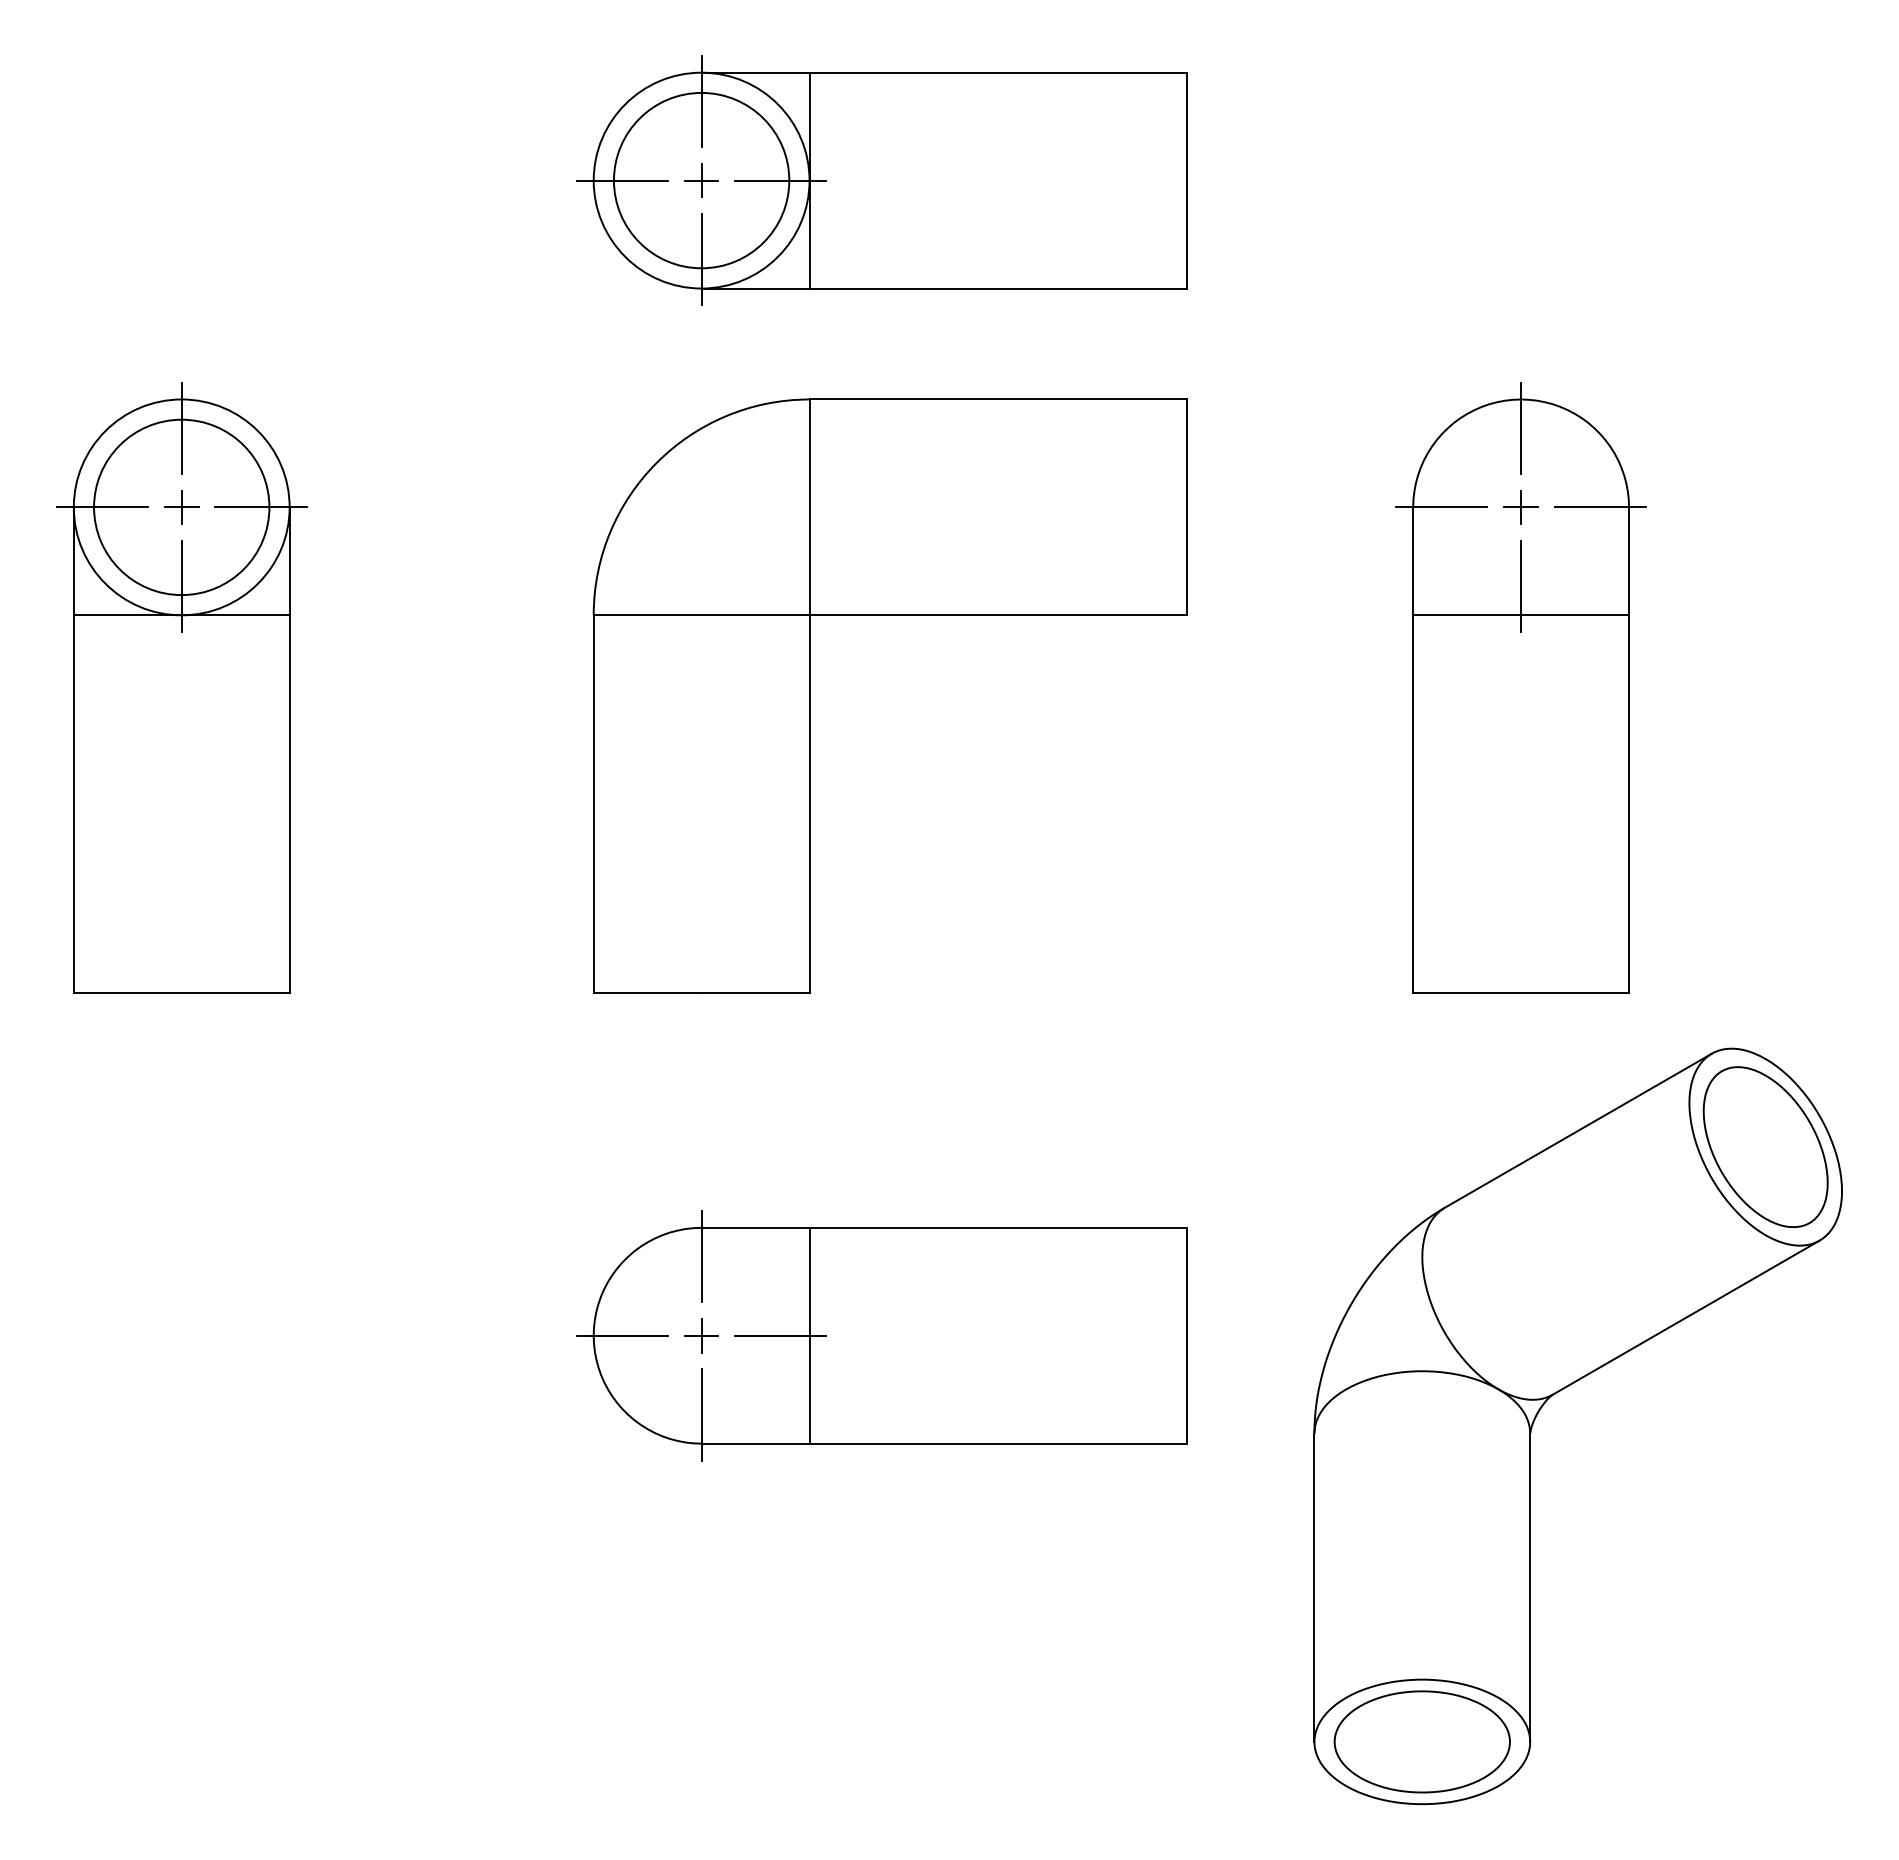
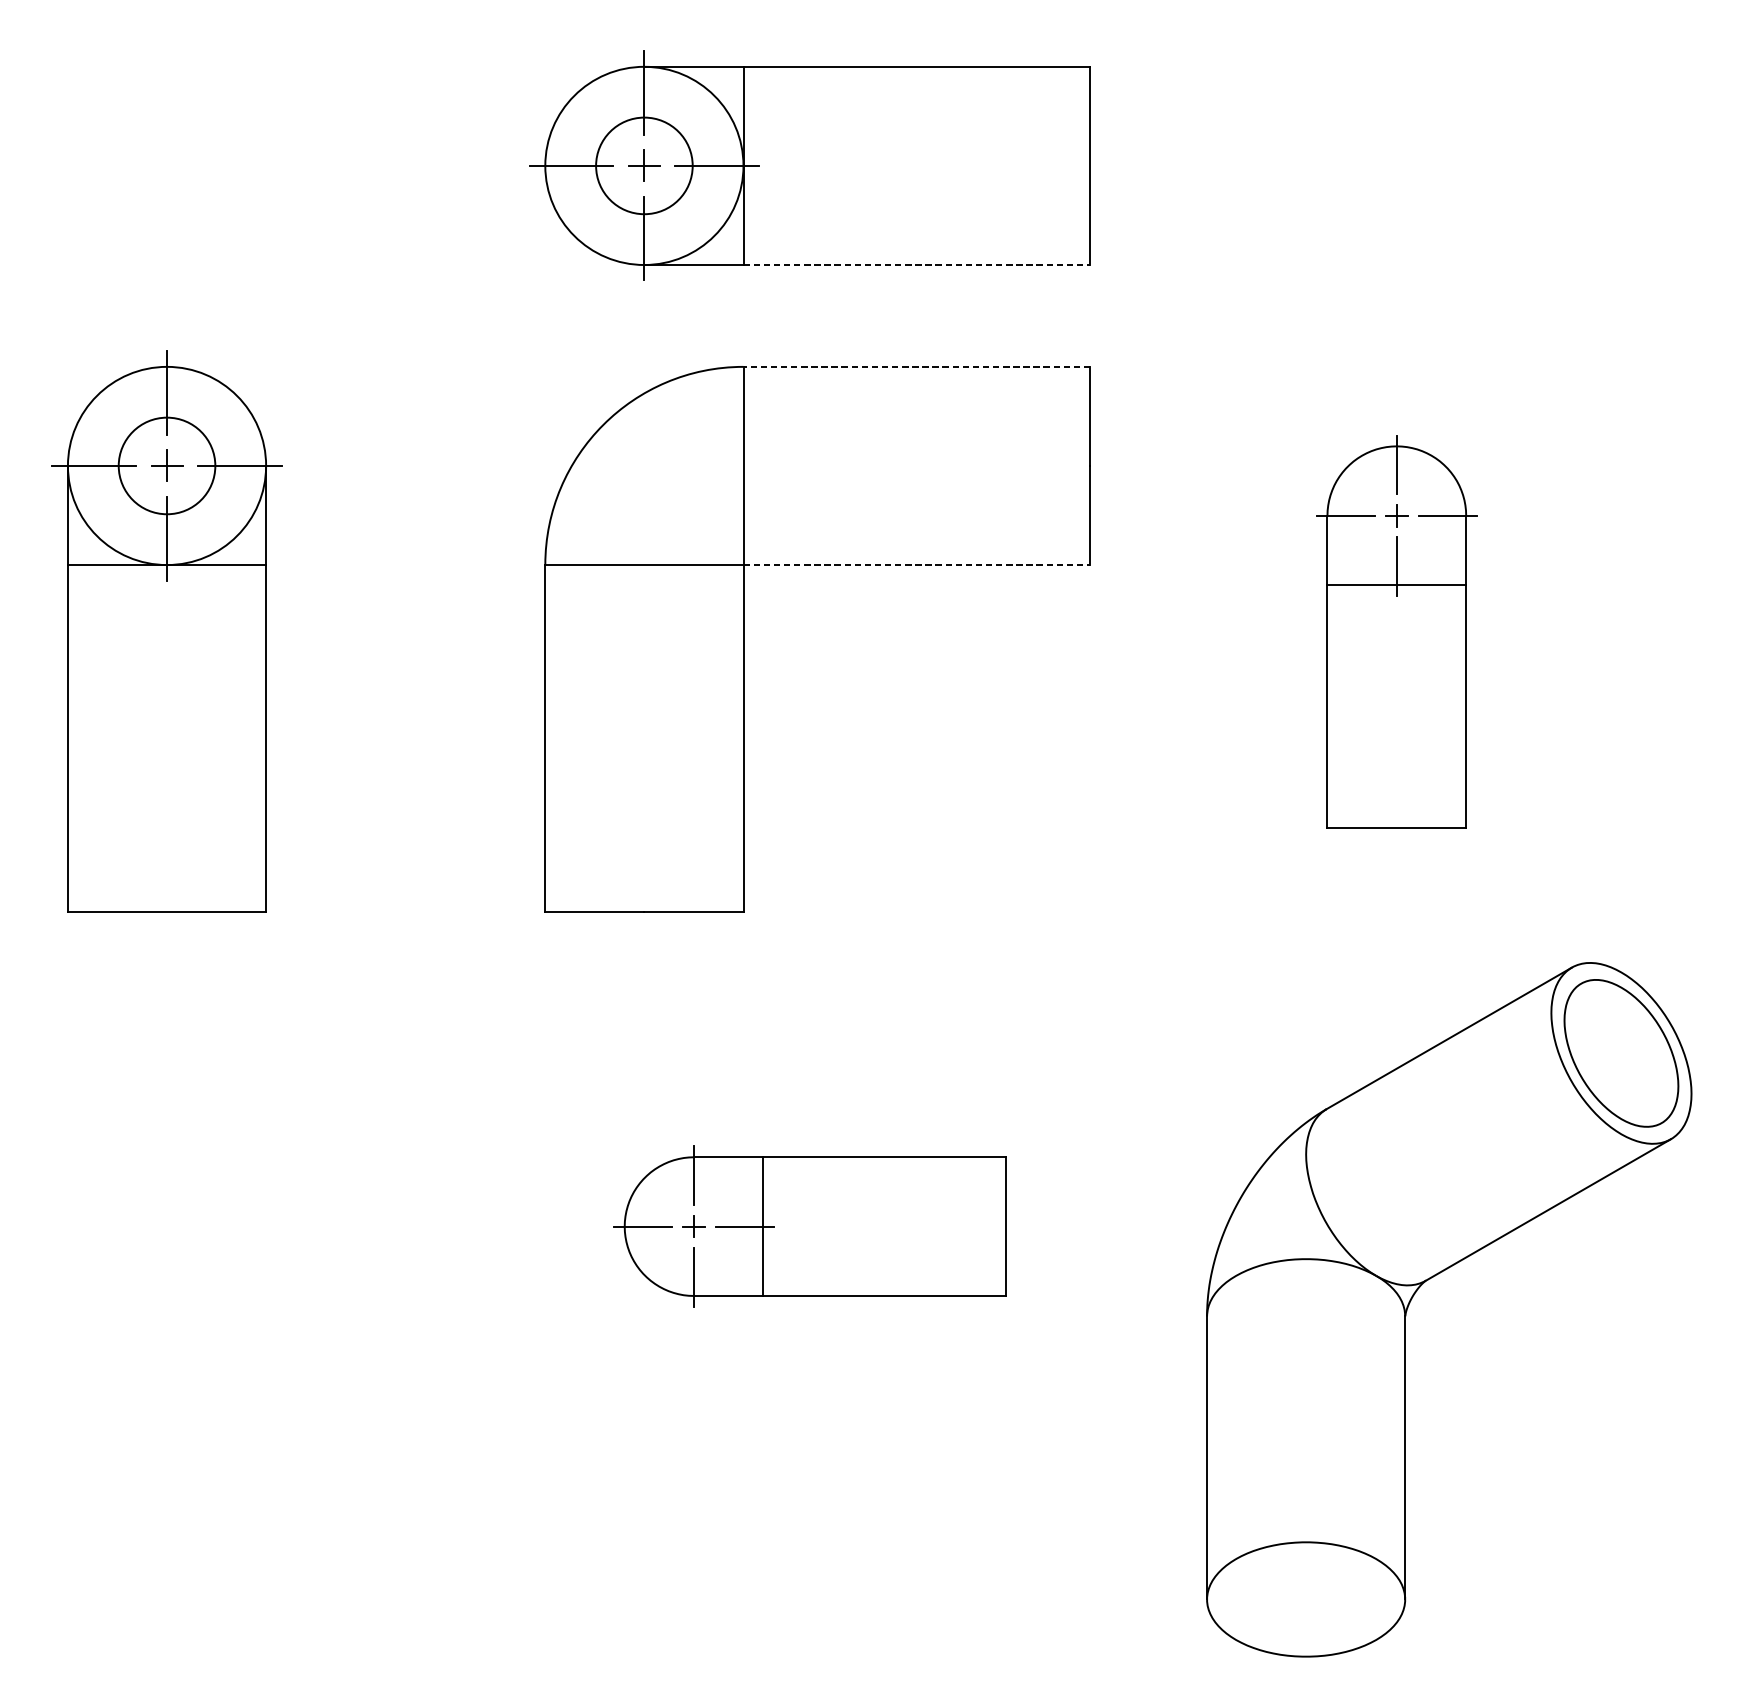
circle: (701, 180) -> (644, 165), size x0.6
line: (998, 288) -> (916, 264), solid -> dashed
line: (998, 399) -> (916, 366), solid -> dashed
circle: (181, 507) -> (166, 466), size x0.6
line: (998, 615) -> (916, 565), solid -> dashed
part: (1520, 687) -> (1396, 631), size x0.7
part: (881, 1335) -> (809, 1226), size x0.7
part: (1421, 1741) -> (1305, 1599), removed

